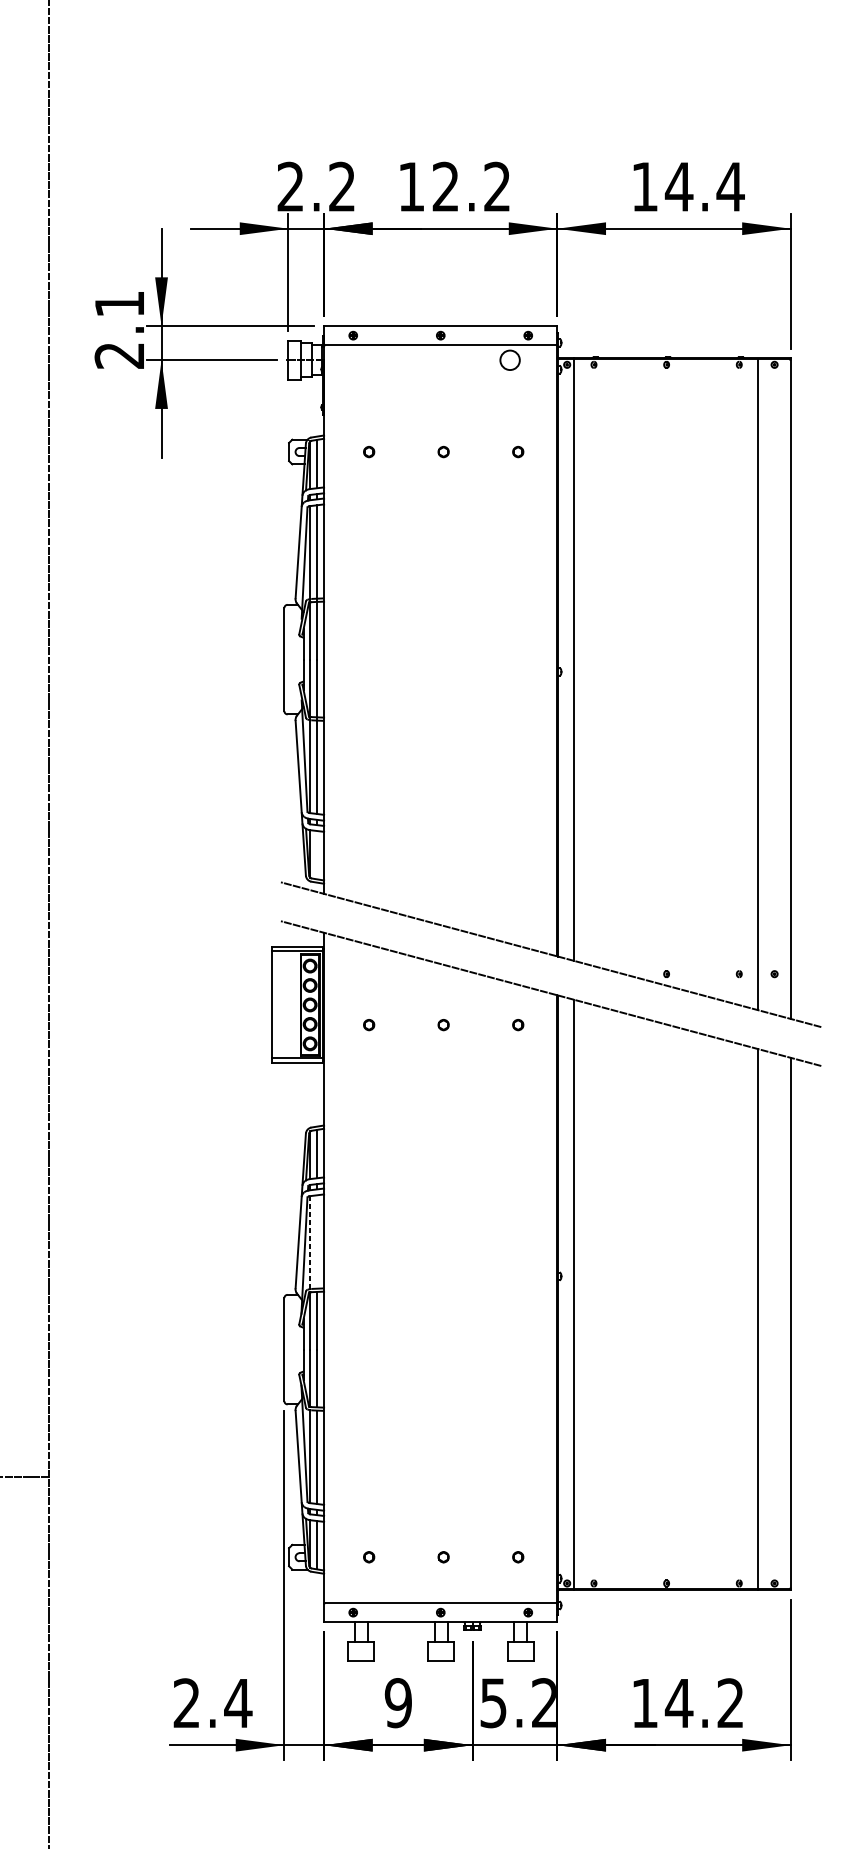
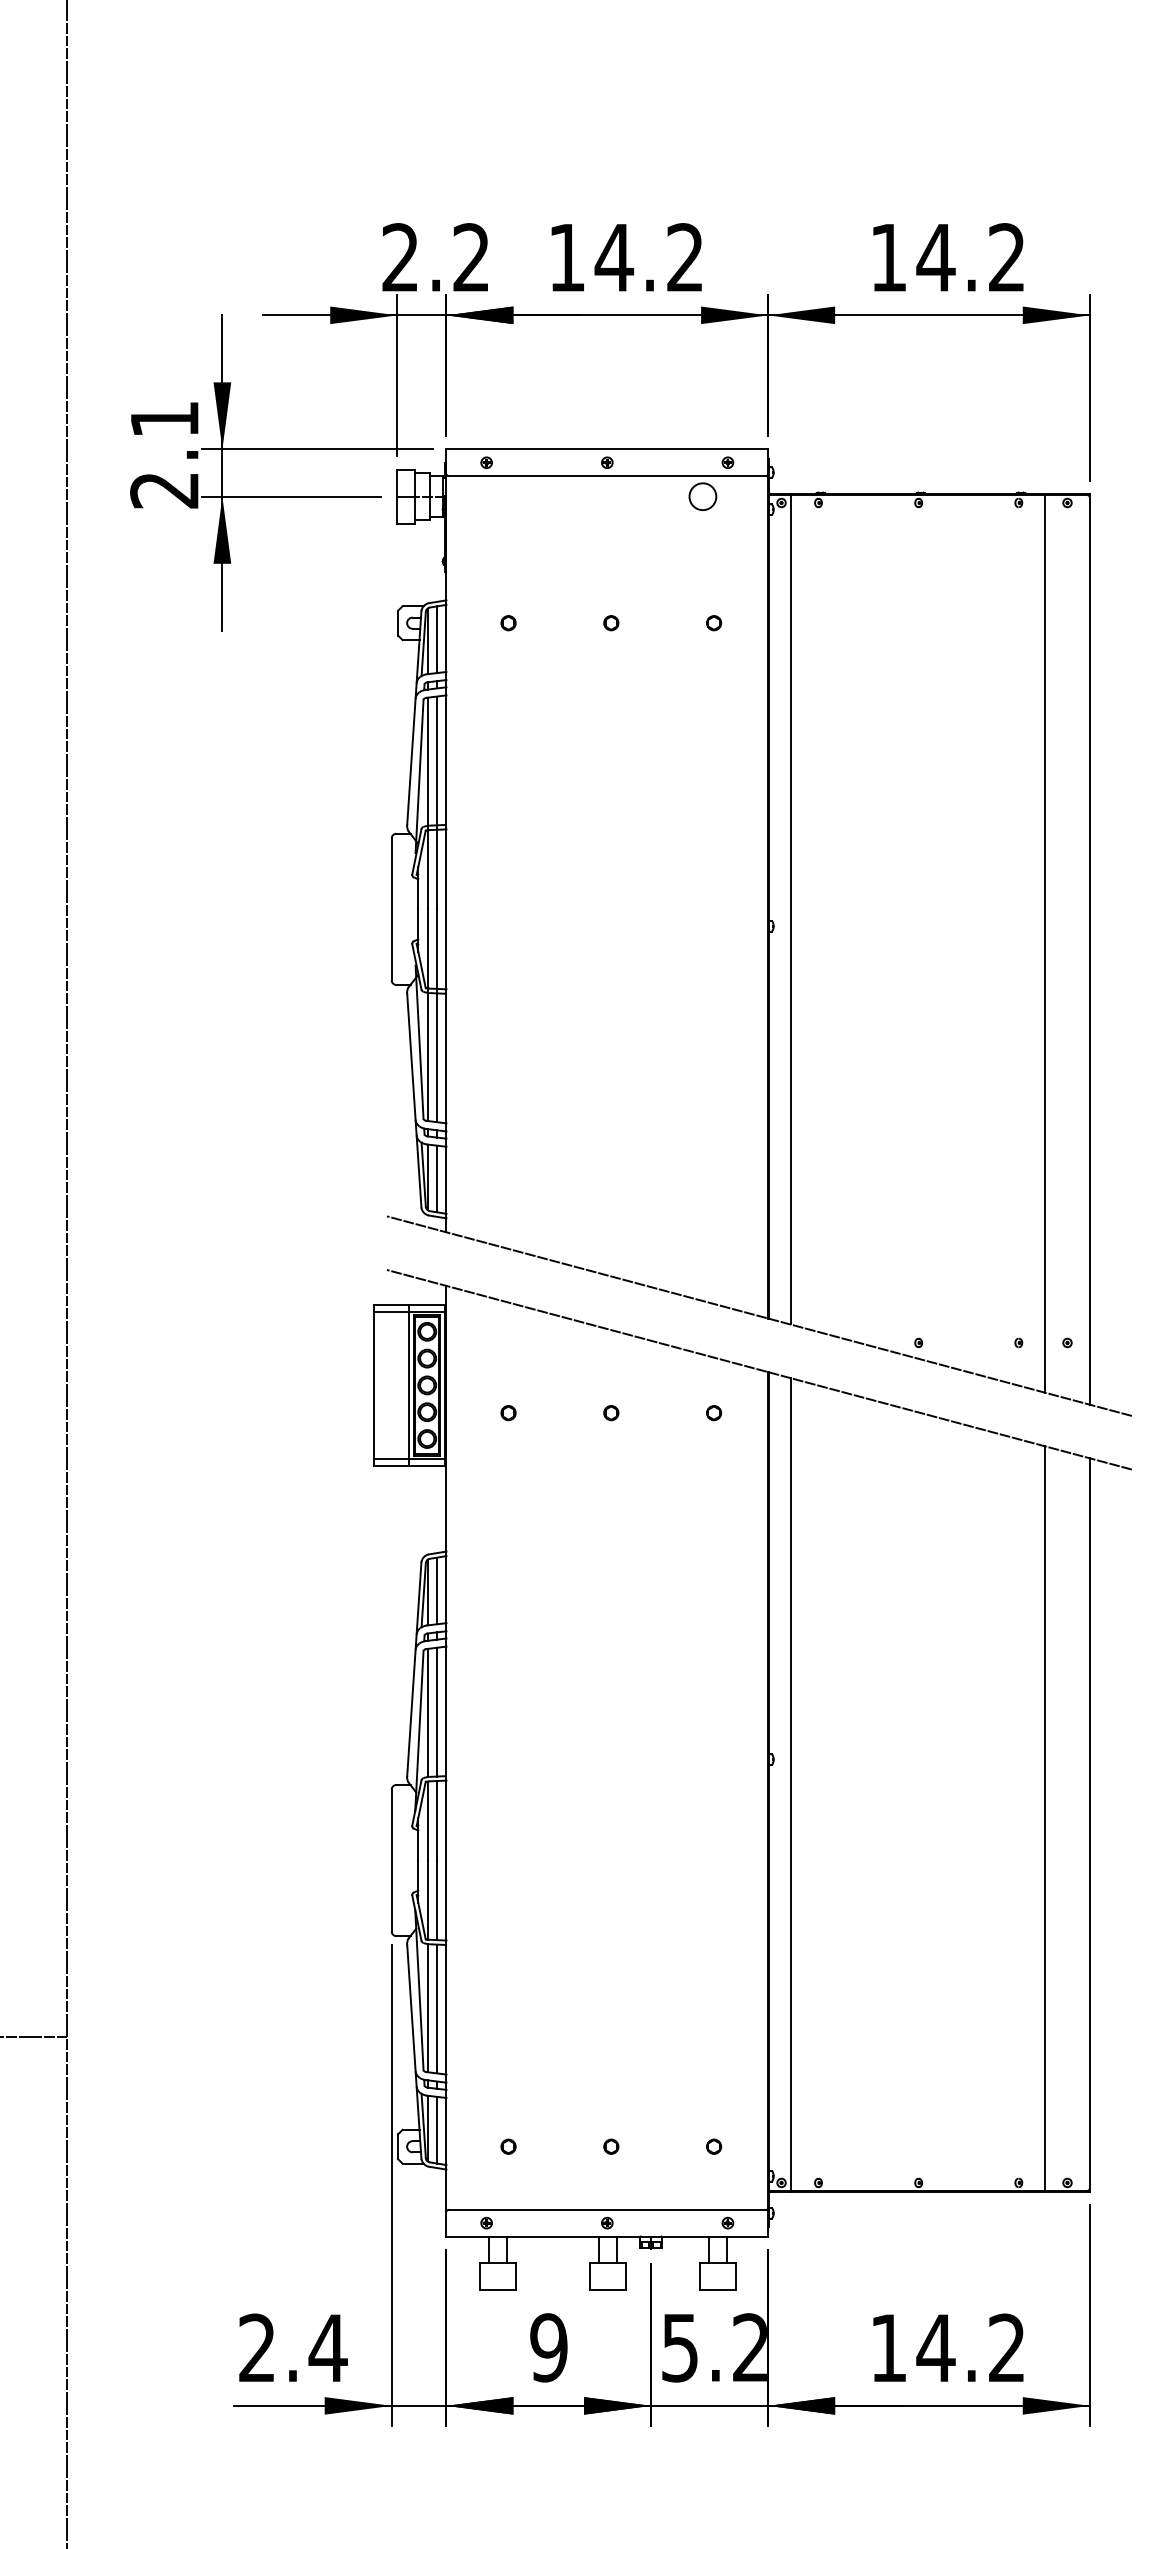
text: (445, 186) -> (613, 257), 12.2 -> 14.2
text: (730, 186) -> (1006, 257), 14.4 -> 14.2
line: (317, 854) -> (437, 1178), added
line: (297, 1005) -> (409, 1385), added
line: (317, 1241) -> (437, 1711), added
line: (310, 1242) -> (427, 1712), dashed -> solid

